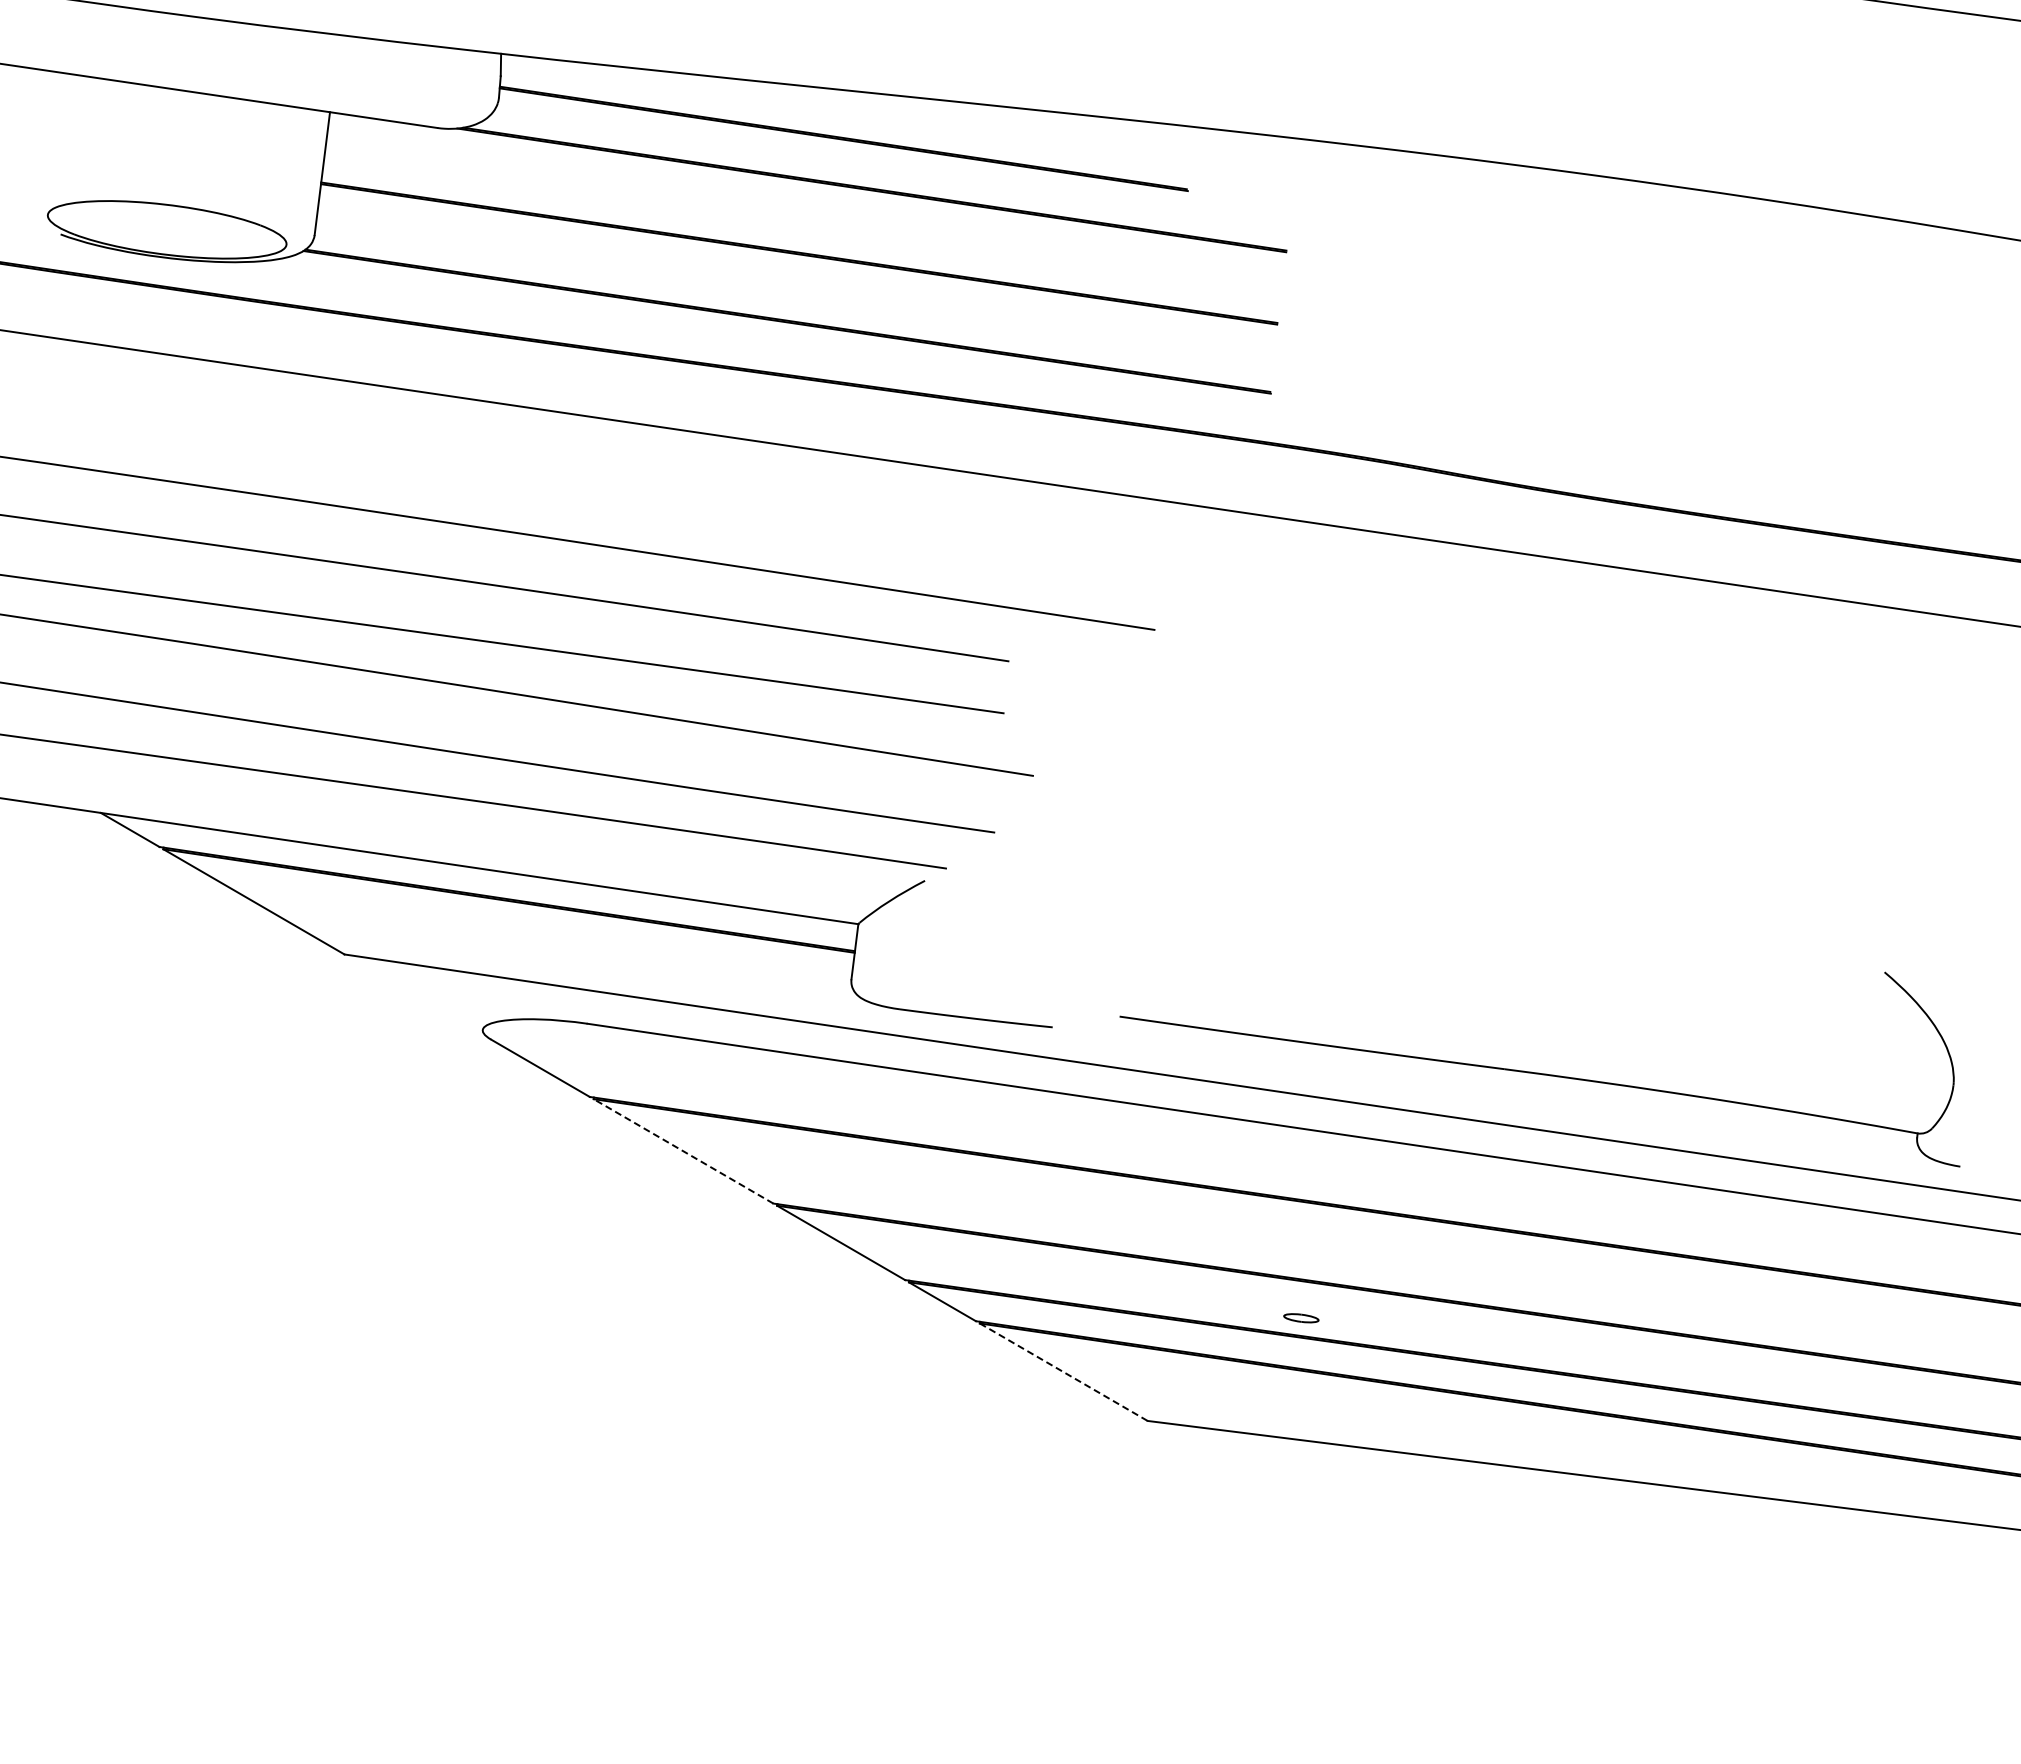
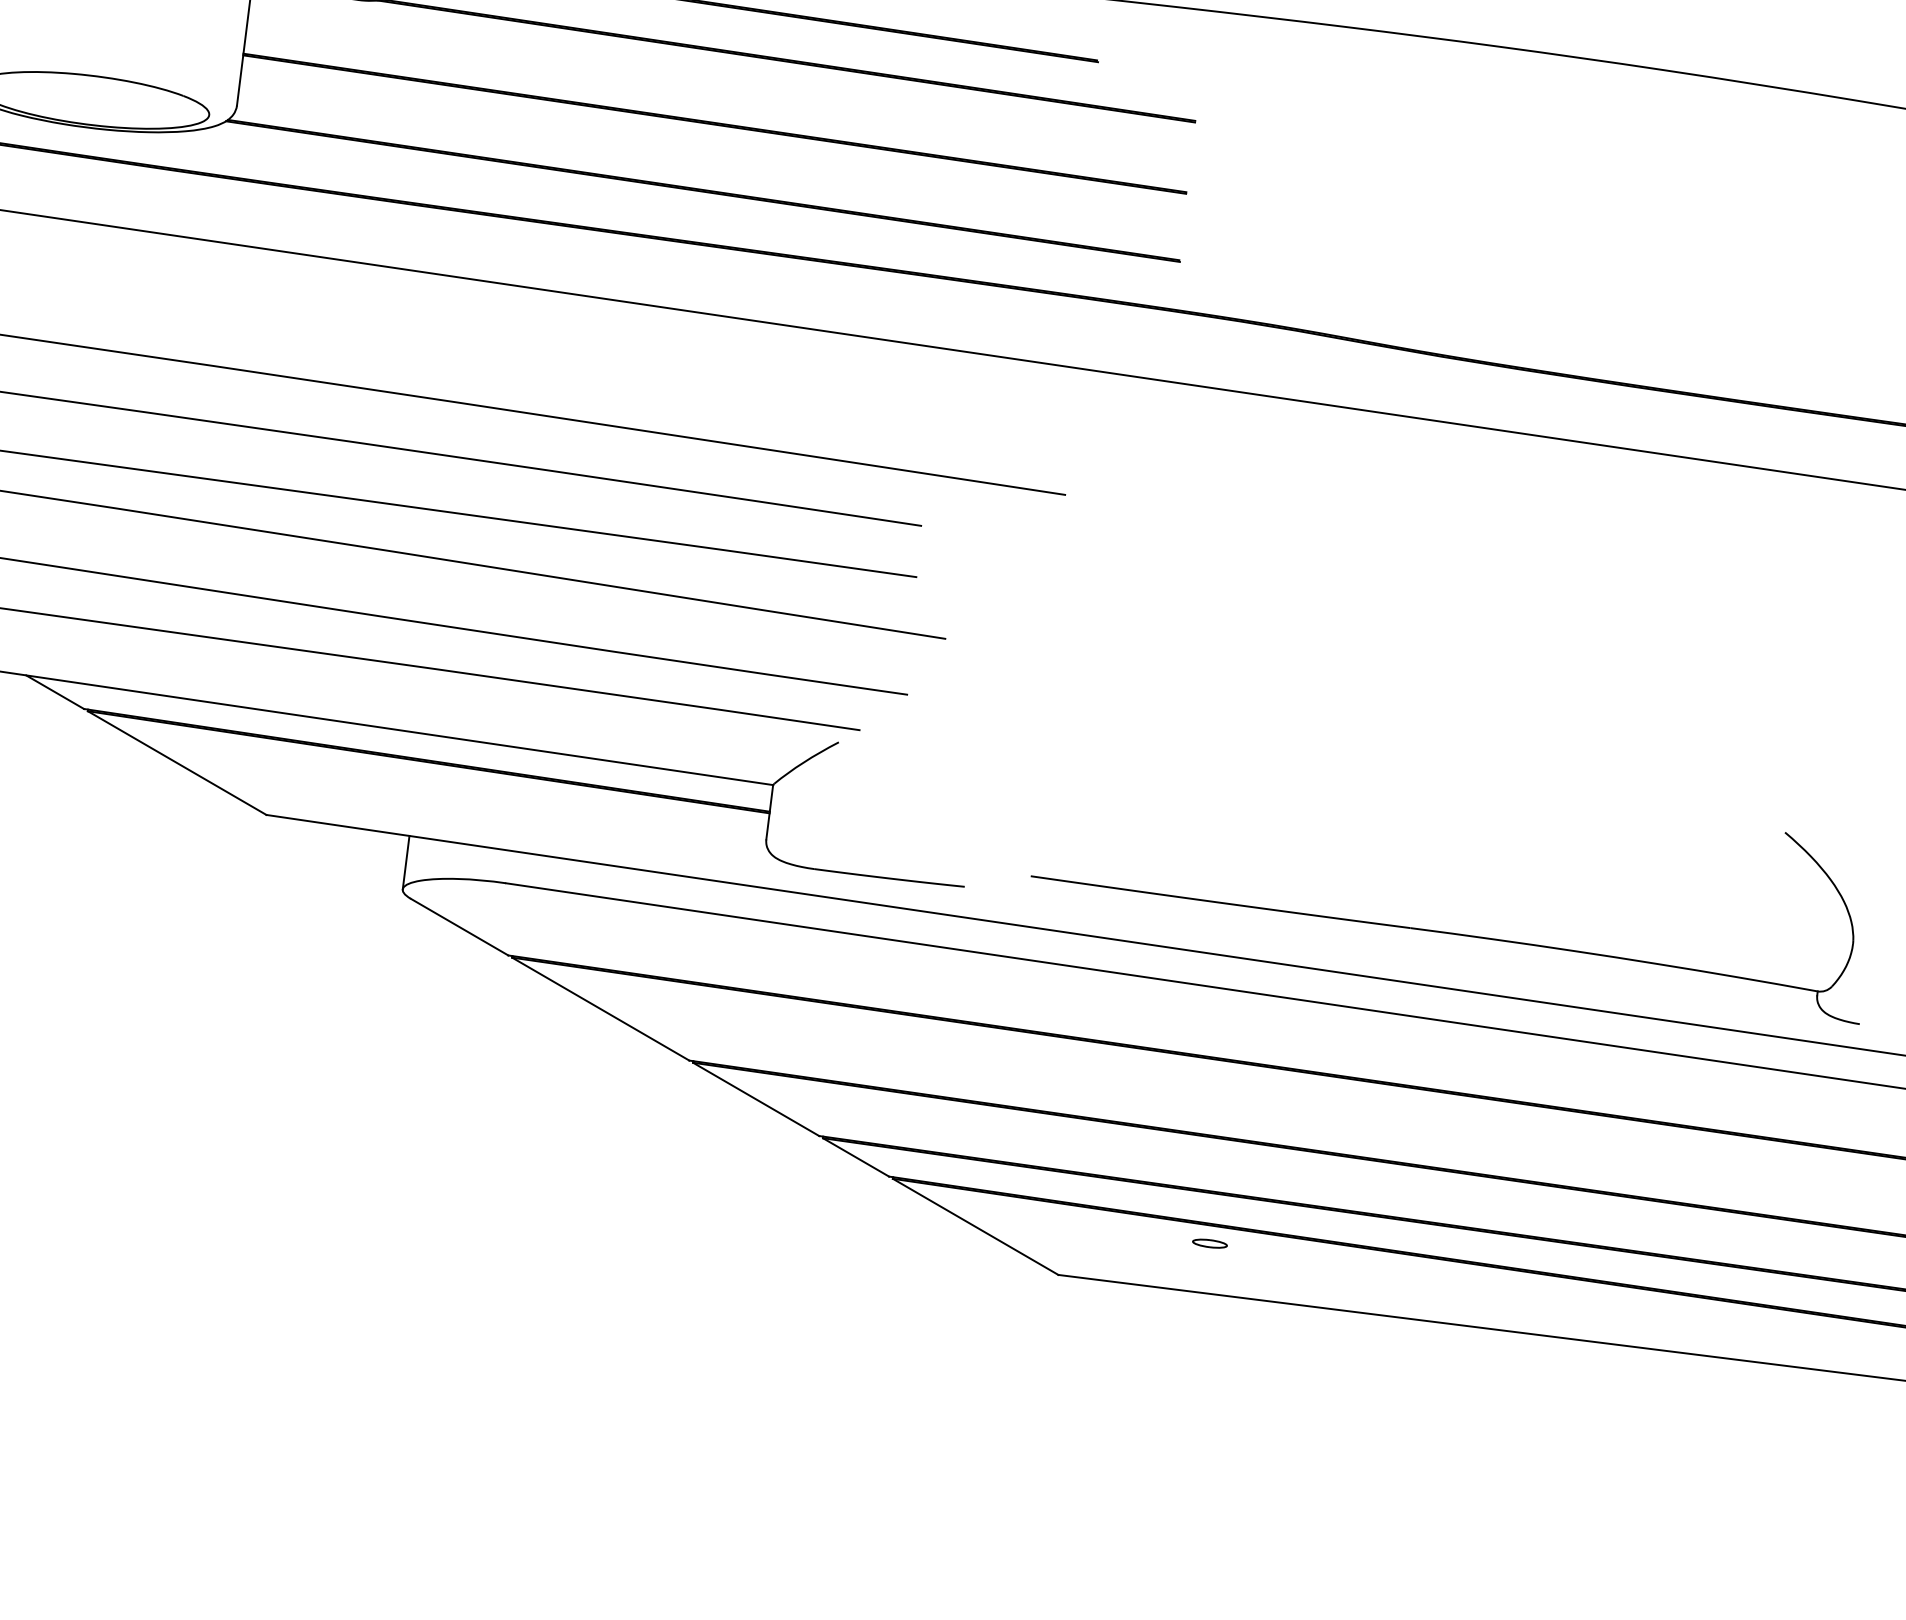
line: (485, 1002) -> (405, 862), added
line: (683, 1151) -> (600, 1009), dashed -> solid
part: (1301, 1318) -> (1210, 1243), moved
line: (1064, 1372) -> (976, 1227), dashed -> solid

